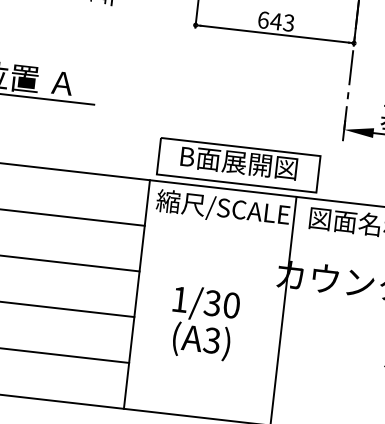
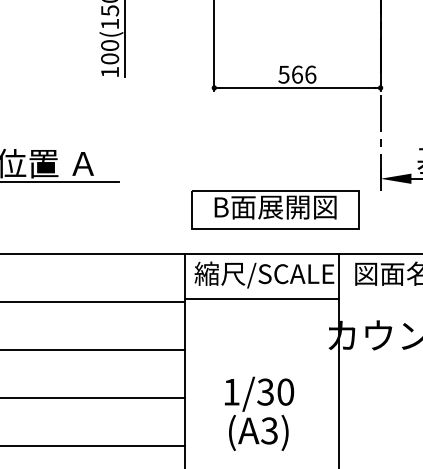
text: (276, 21) -> (297, 74), 643 -> 566
part: (238, 164) -> (275, 209), moved
line: (218, 231) -> (262, 299), added
text: (204, 322) -> (259, 413), moved

